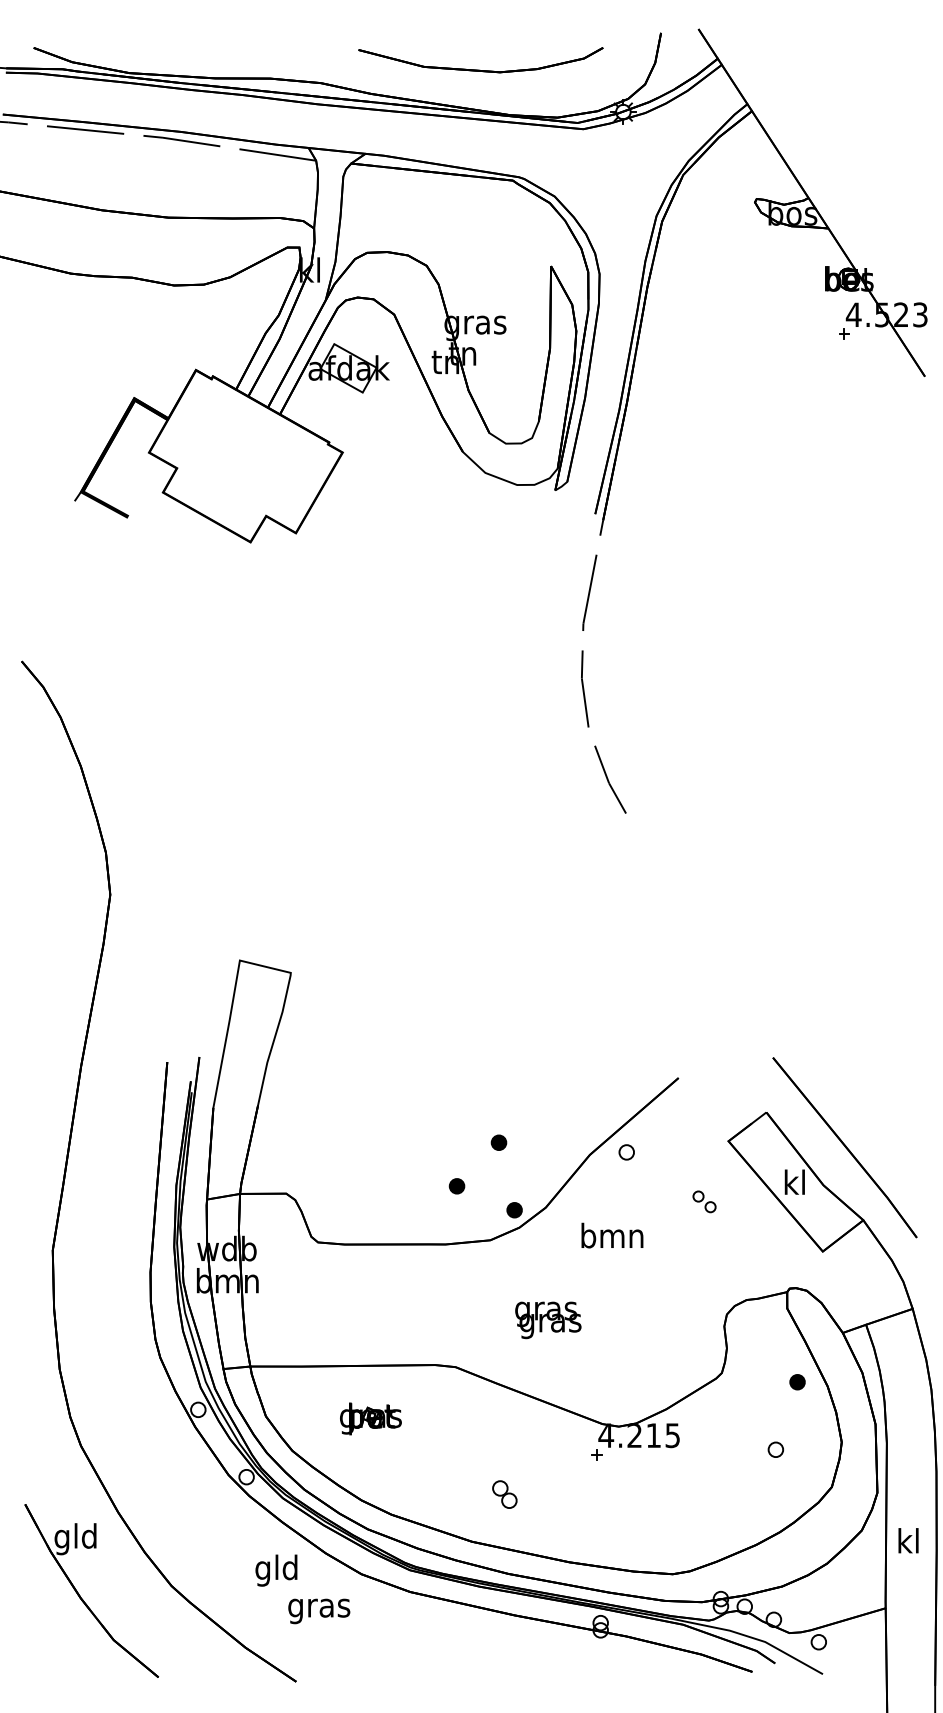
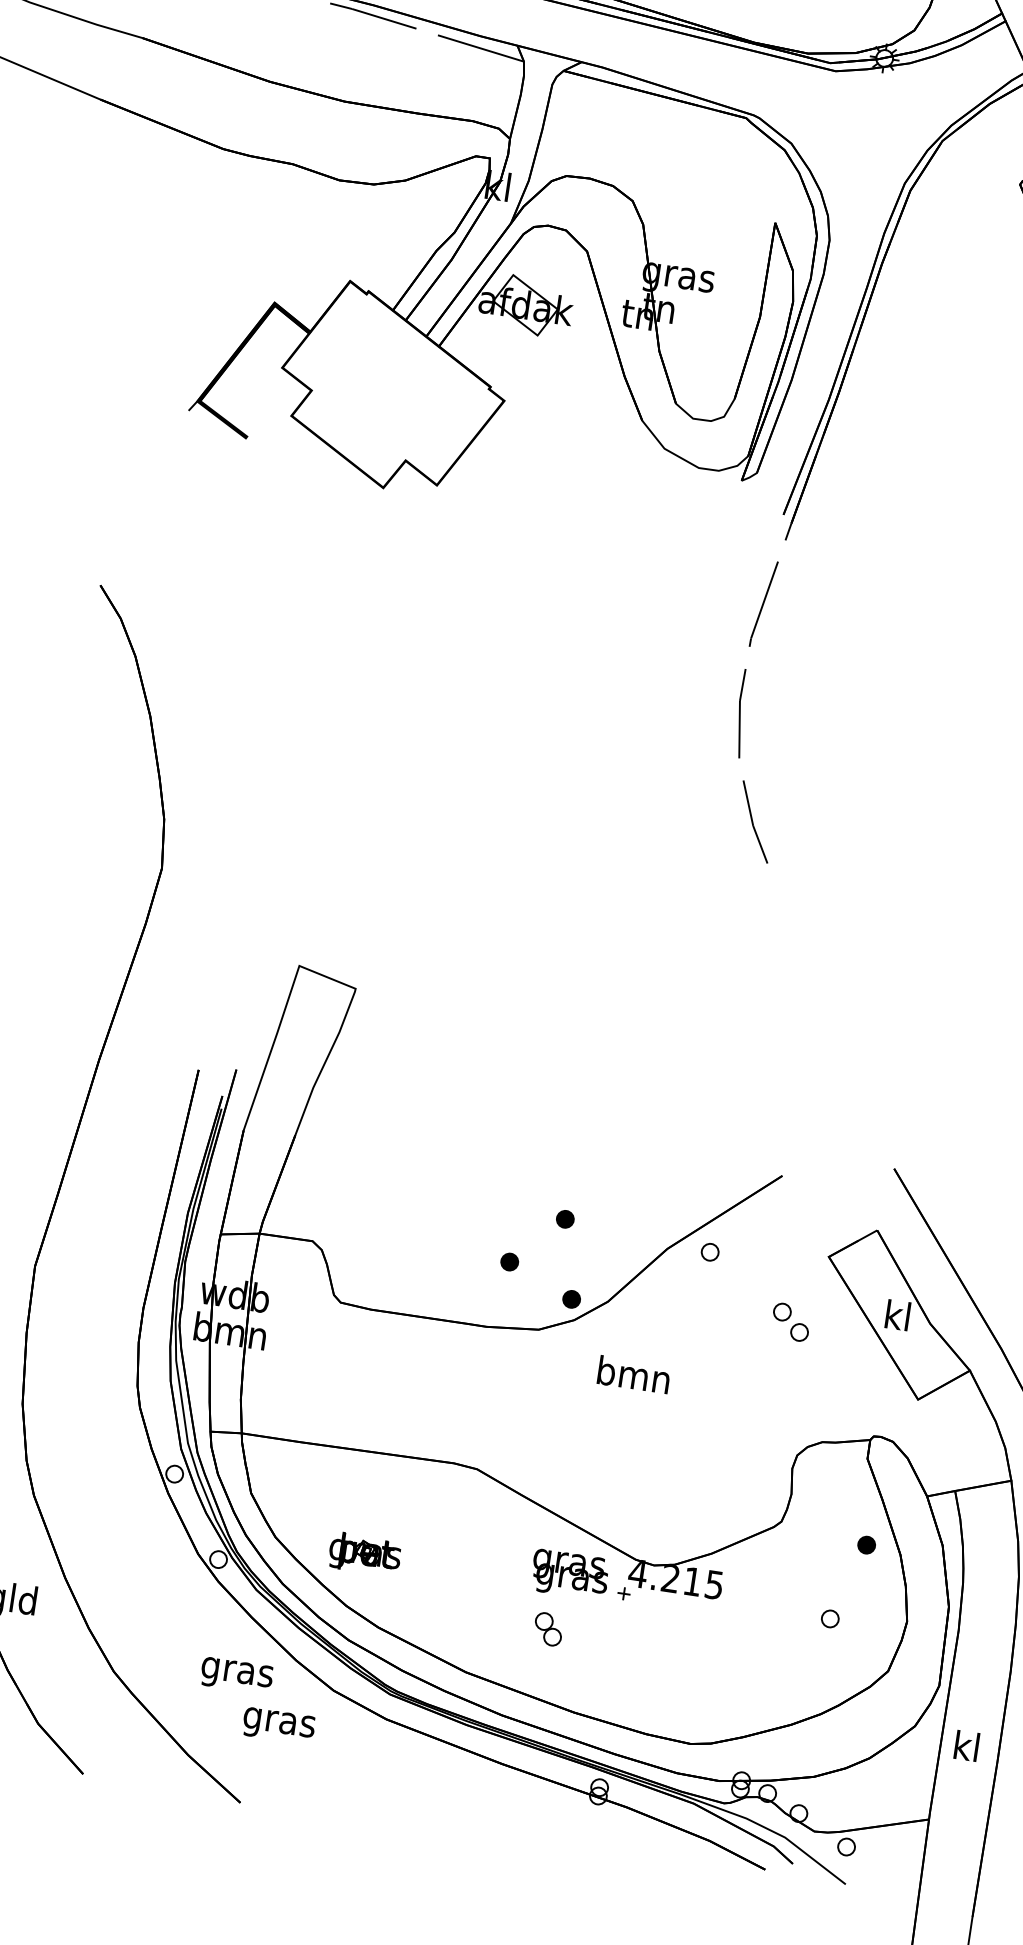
part: (704, 1201) -> (790, 1321), size x1.43
text: (612, 1235) -> (634, 1374), moved
text: (548, 1320) -> (570, 1575), moved
part: (370, 1418) -> (364, 1553), moved
part: (504, 1494) -> (548, 1629), moved
text: (276, 1570) -> (236, 1671), gld -> gras

